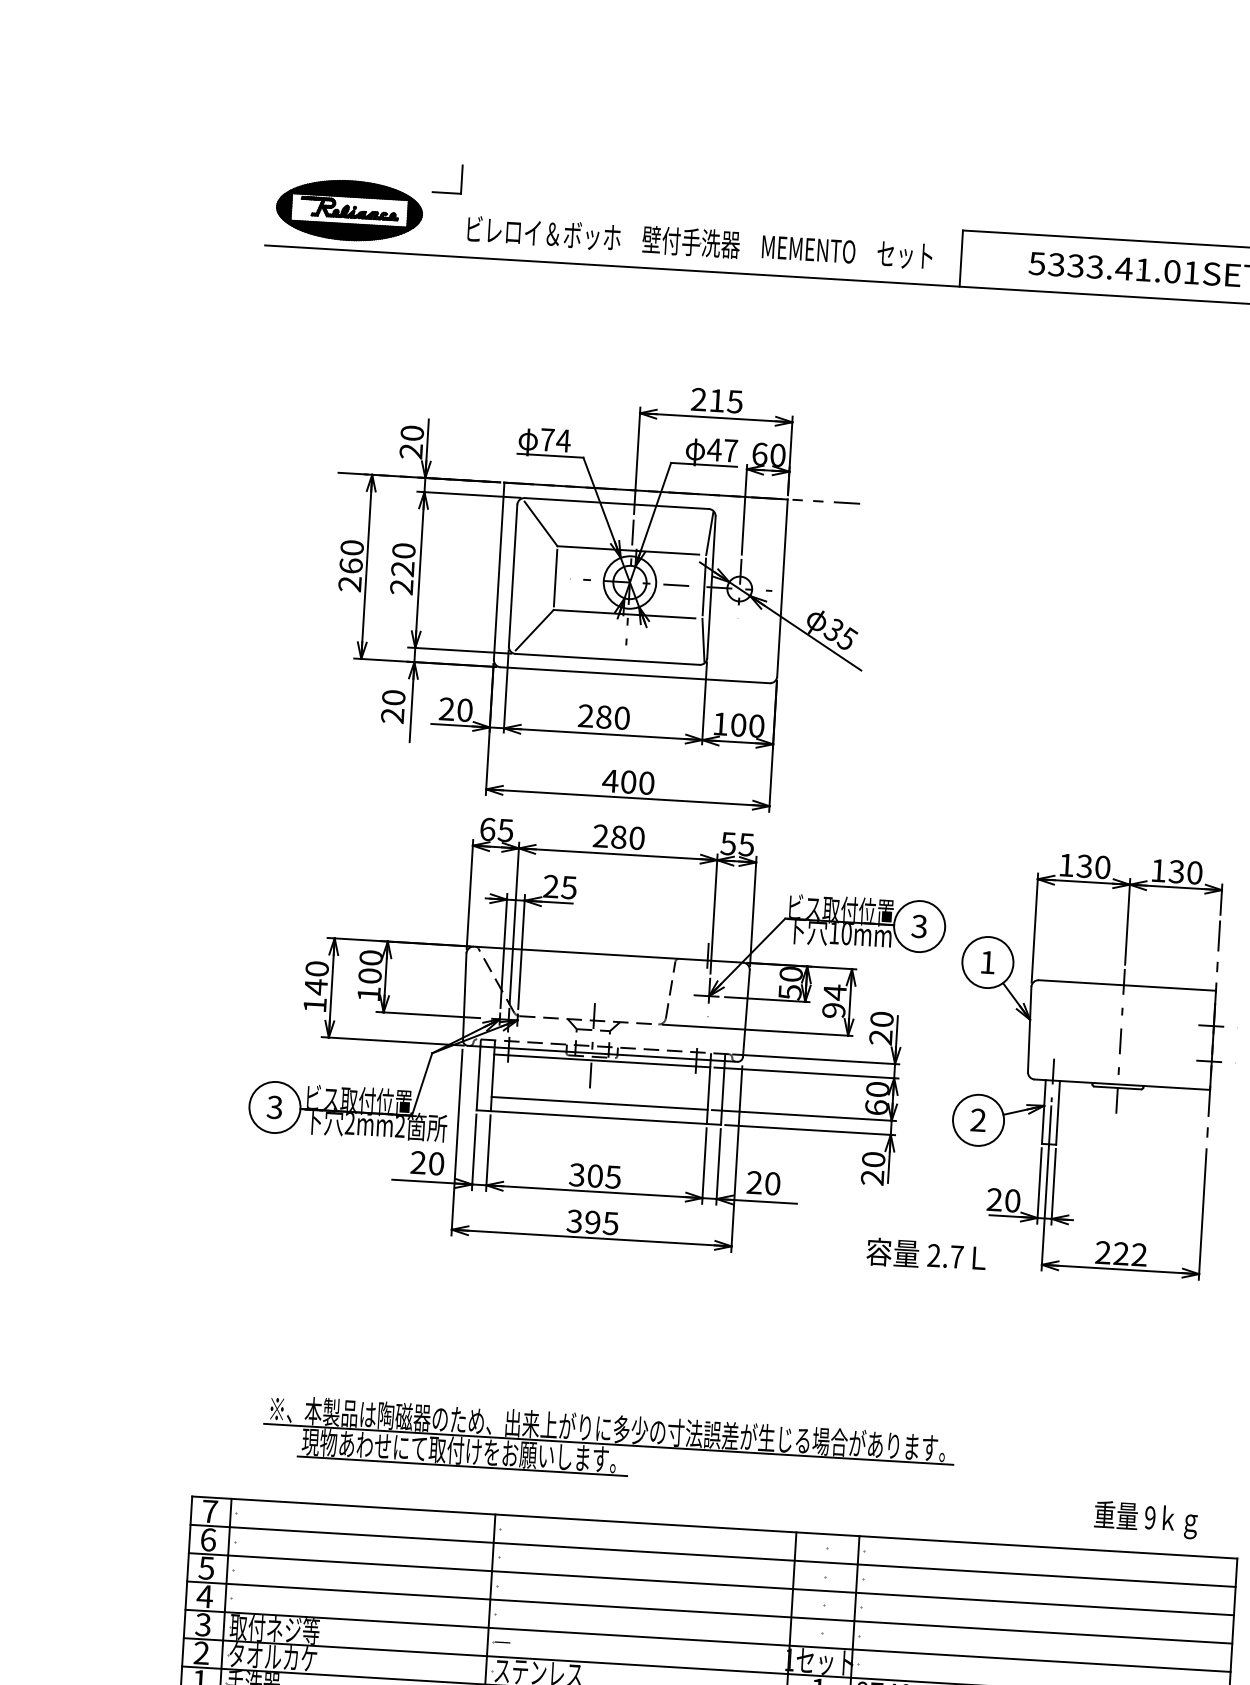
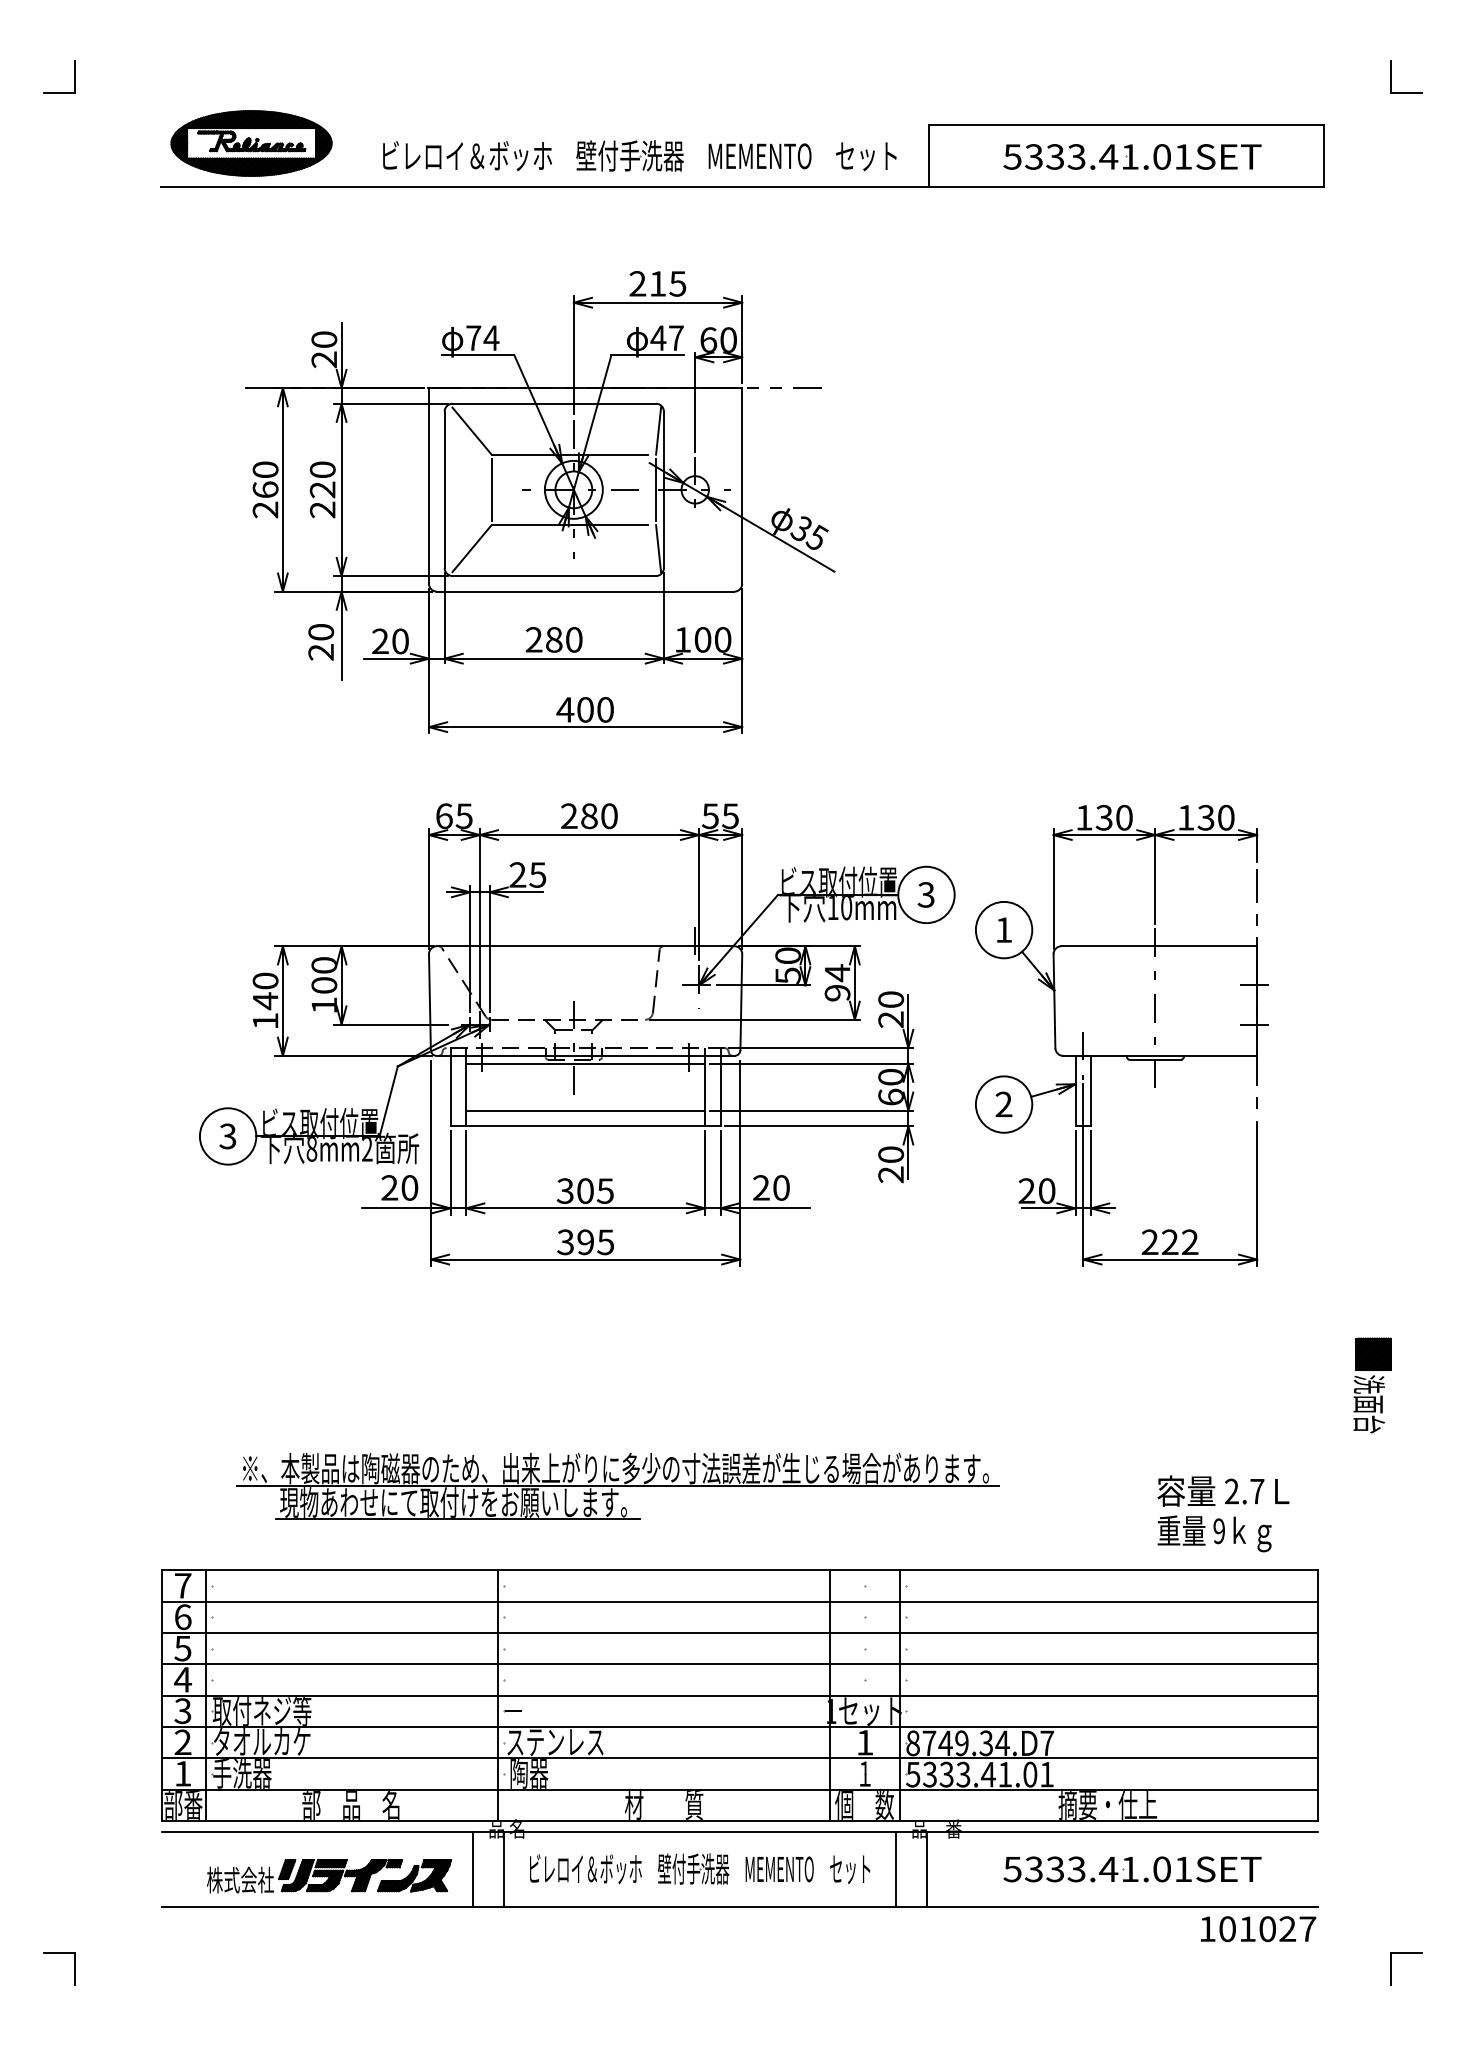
part: (461, 179) -> (74, 76), moved
part: (599, 592) -> (540, 502), moved
text: (349, 1123) -> (311, 1149), 2mm2 -> 8mm2
text: (926, 1254) -> (1223, 1490), moved

